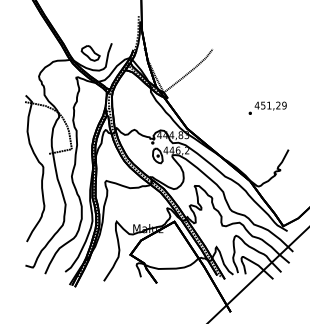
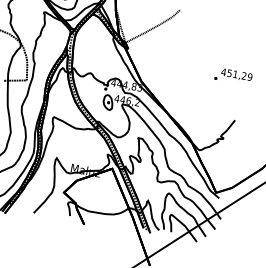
text: (267, 107) -> (233, 75), moved

